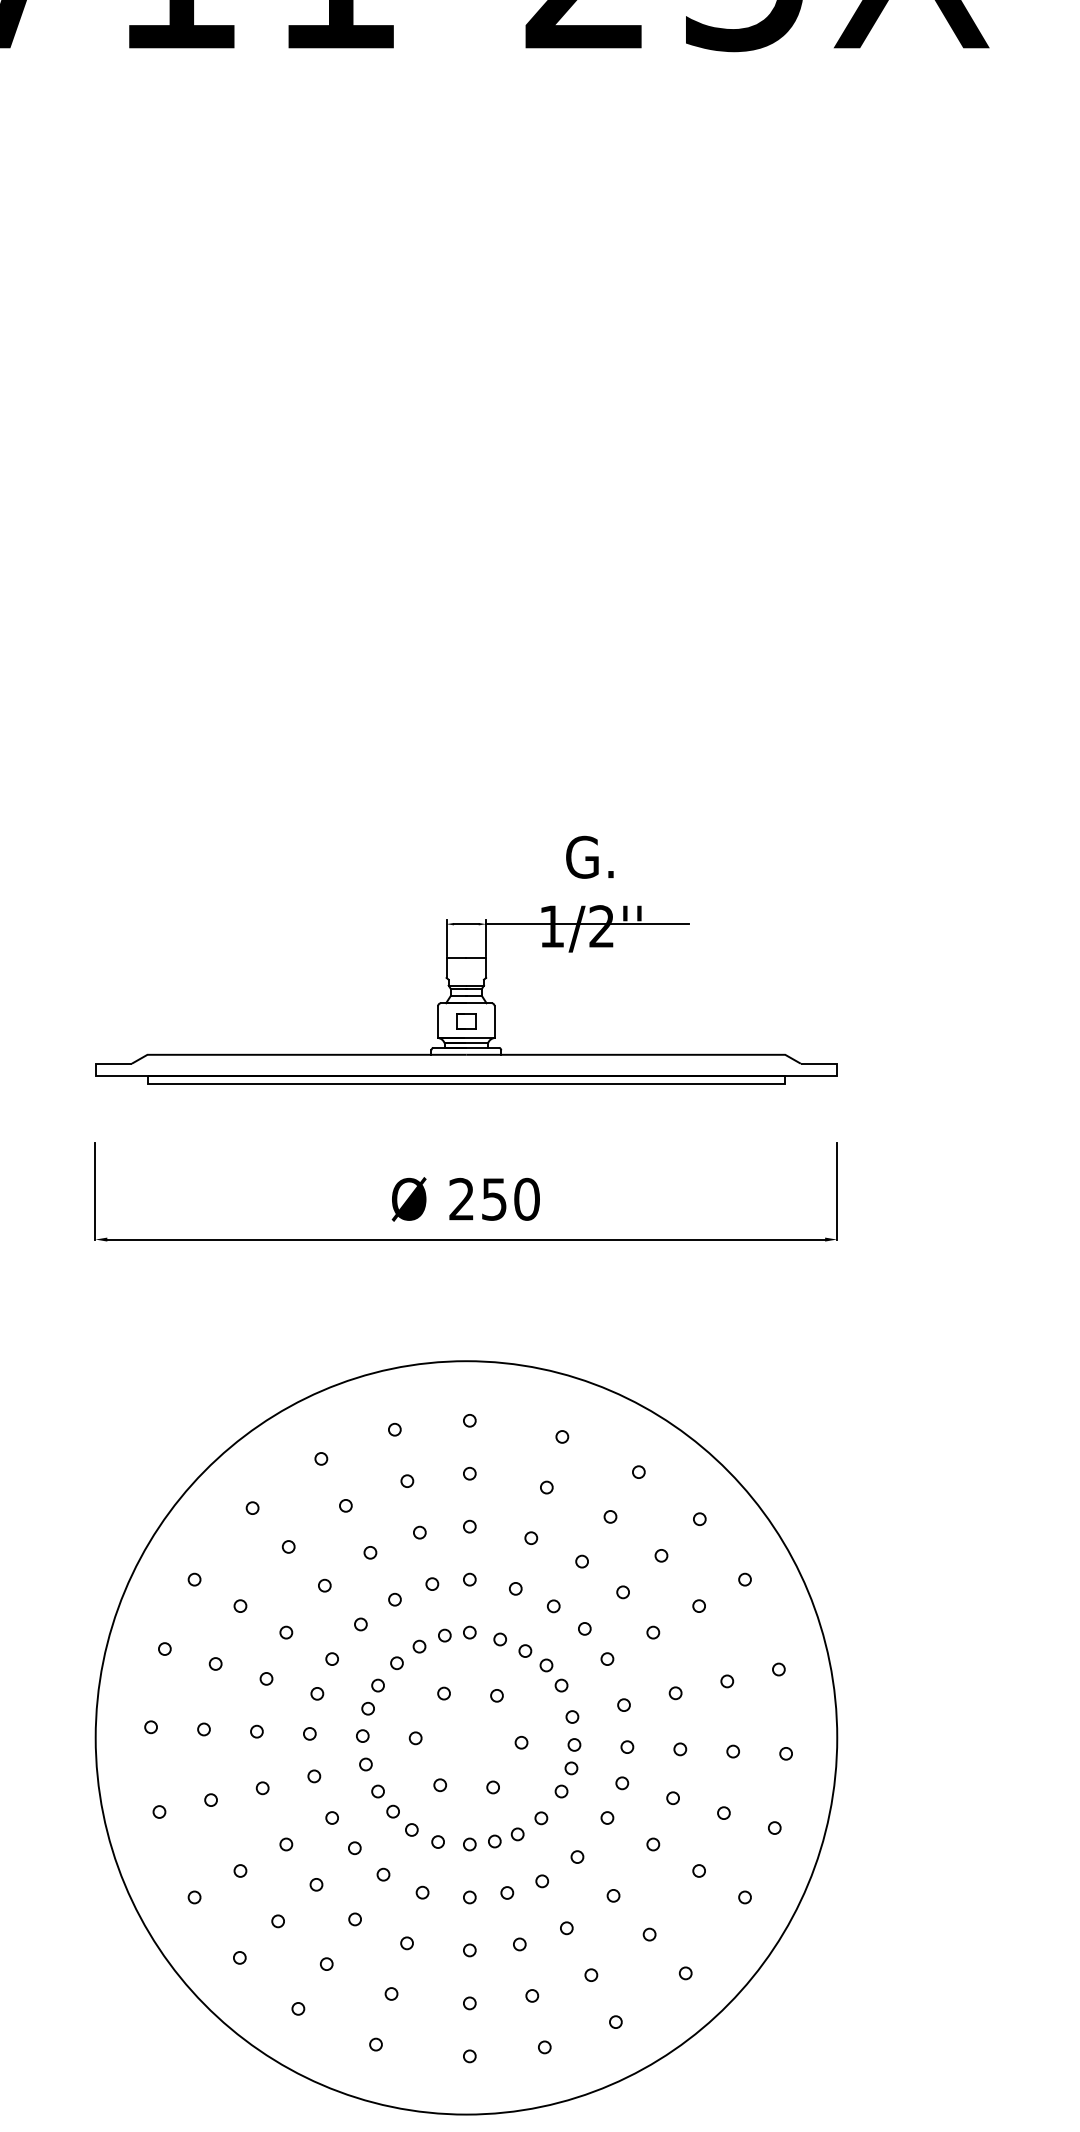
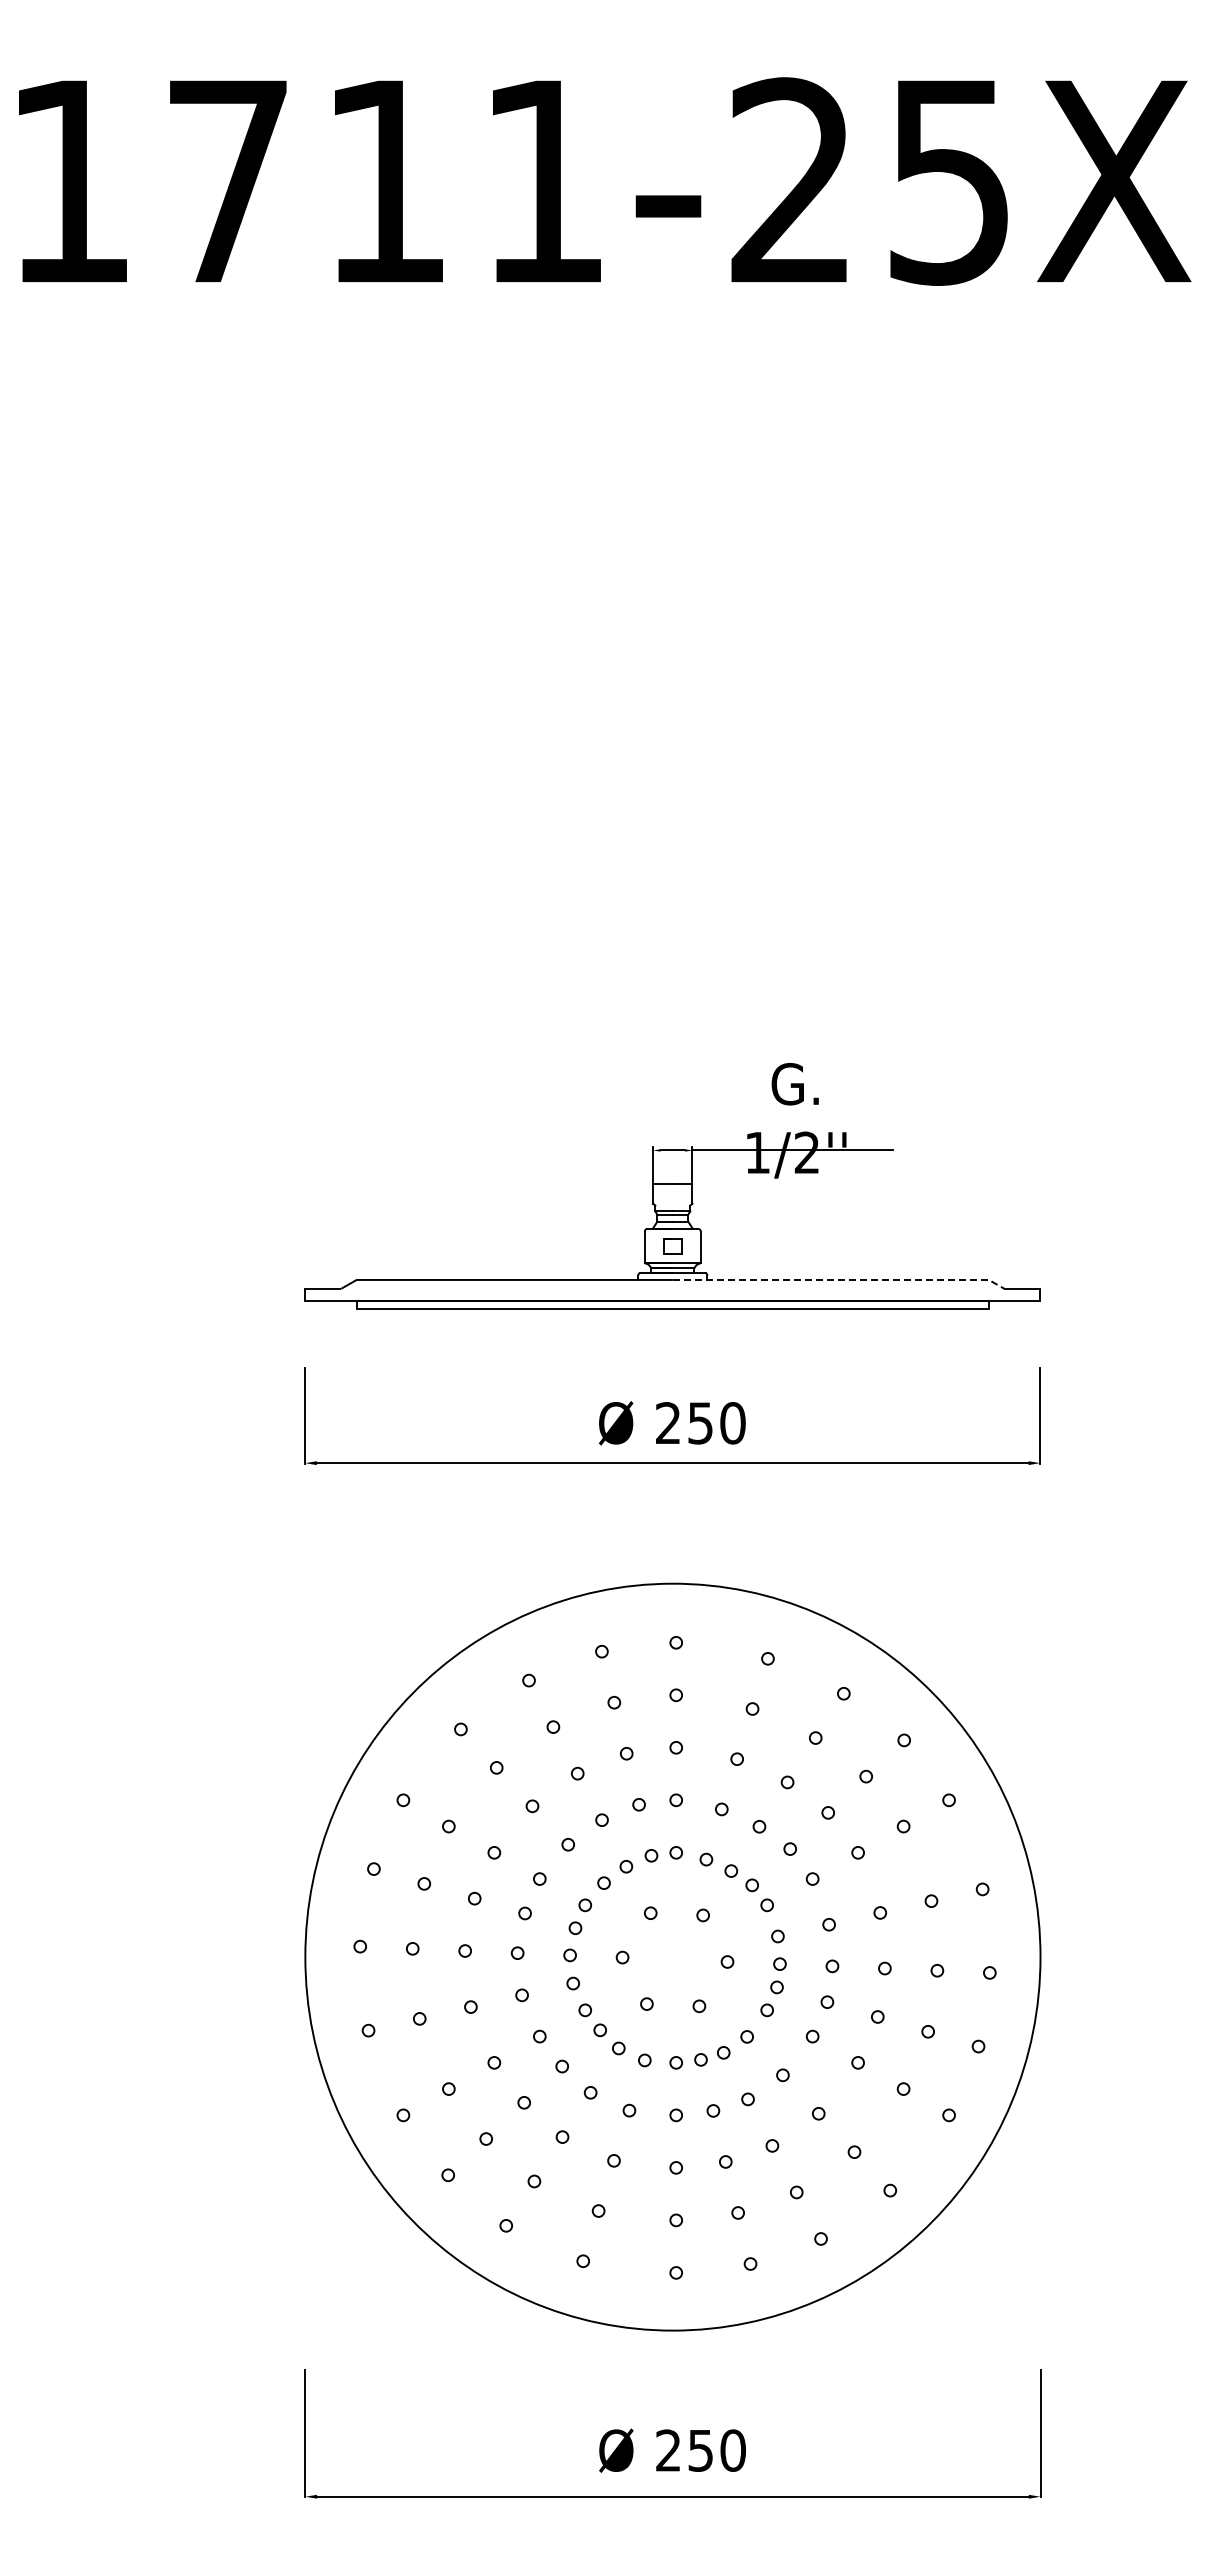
line: (635, 1054) -> (840, 1279), solid -> dashed

